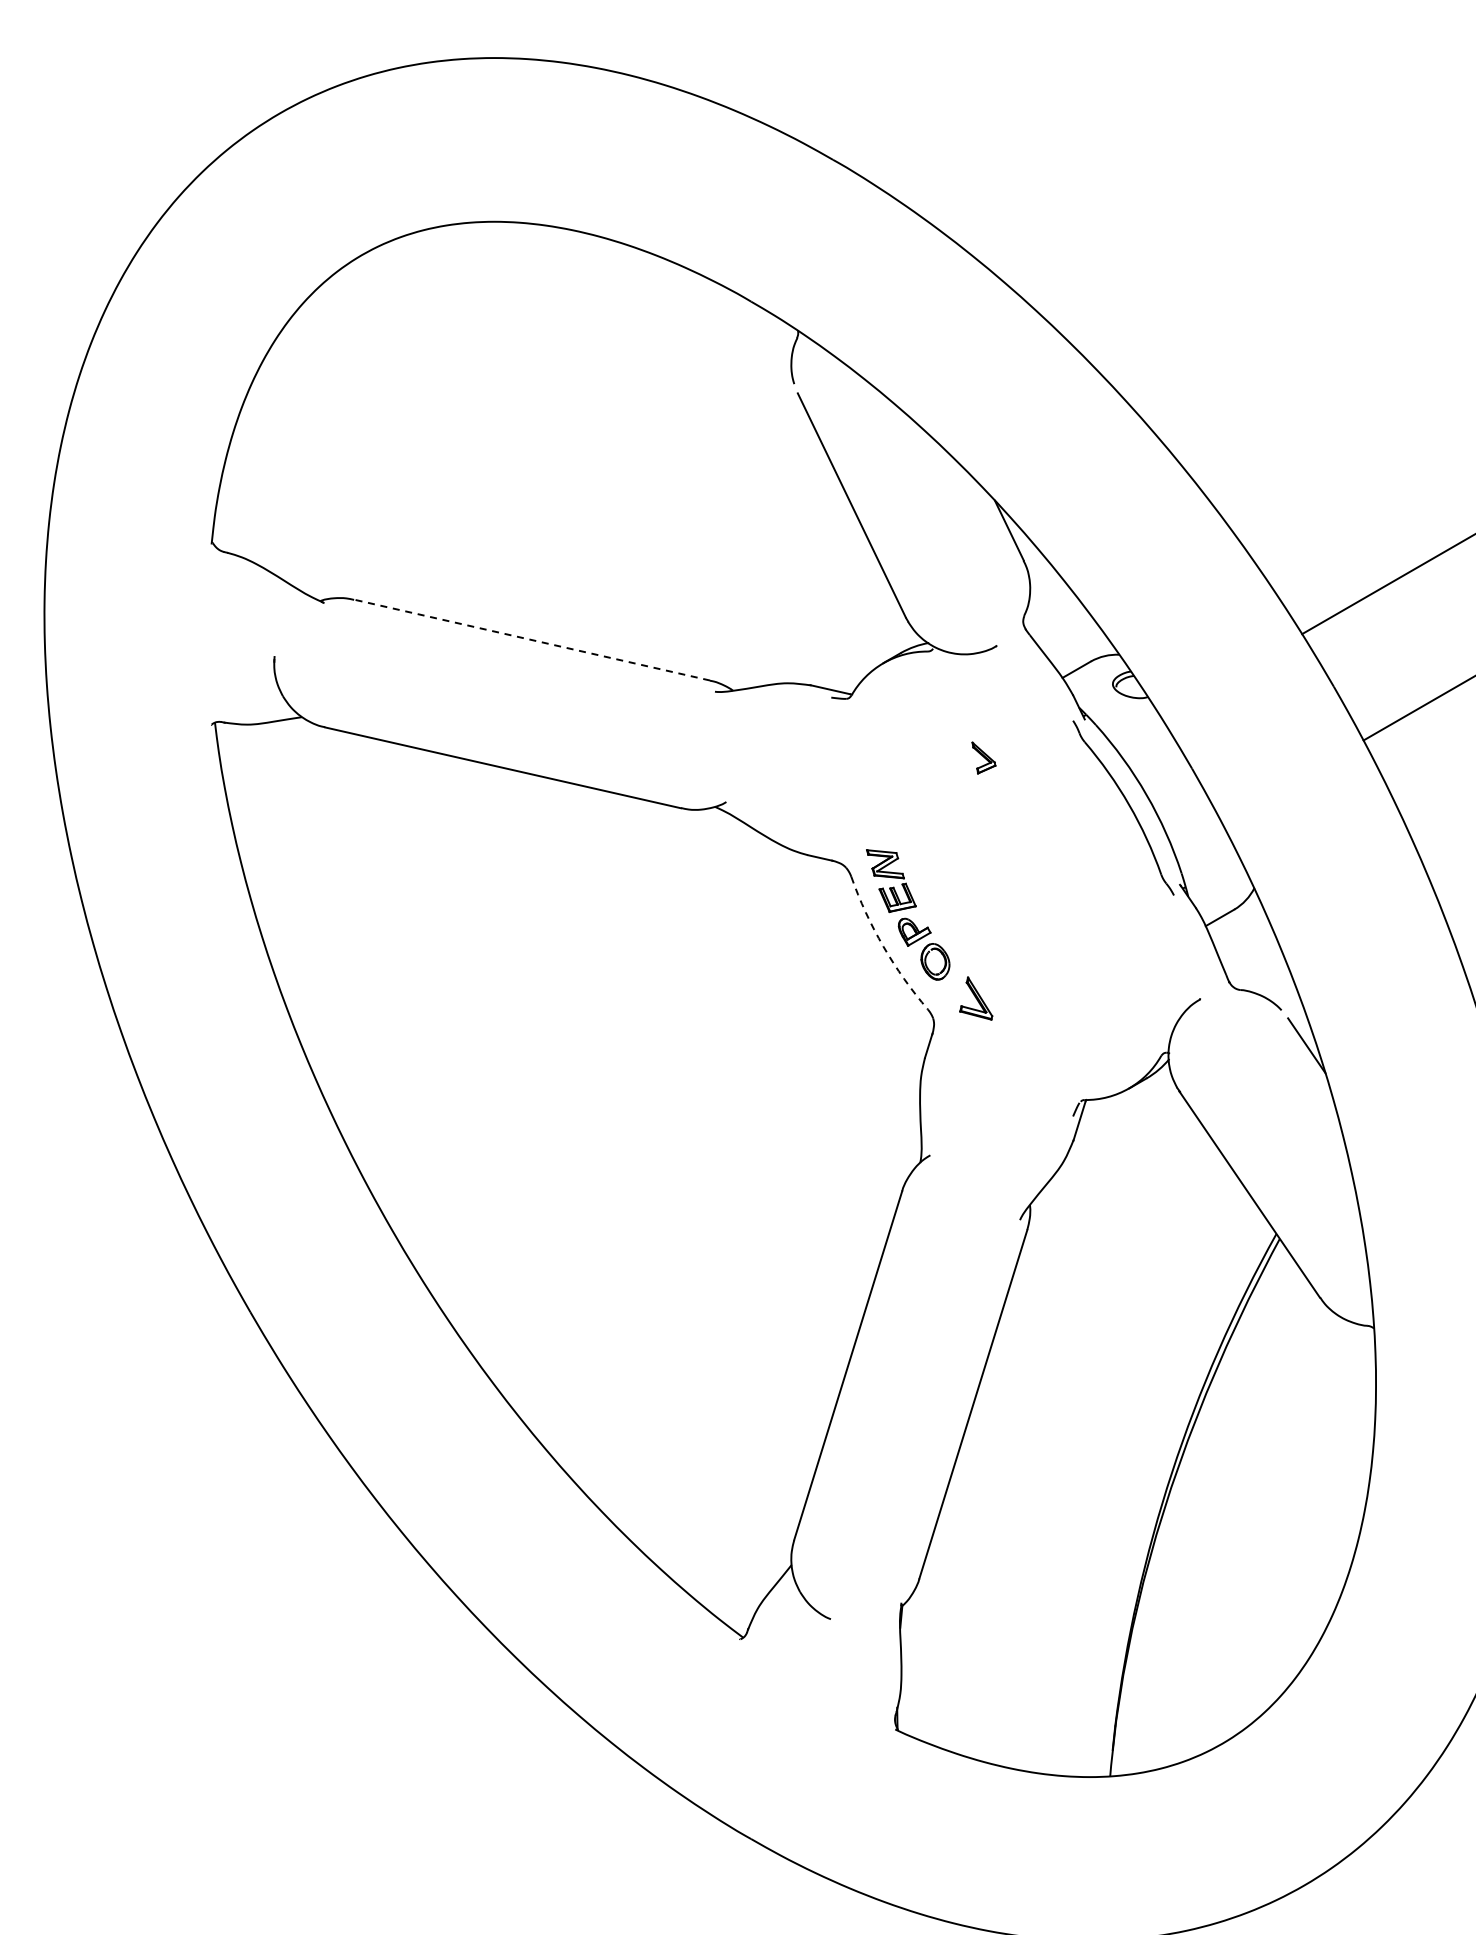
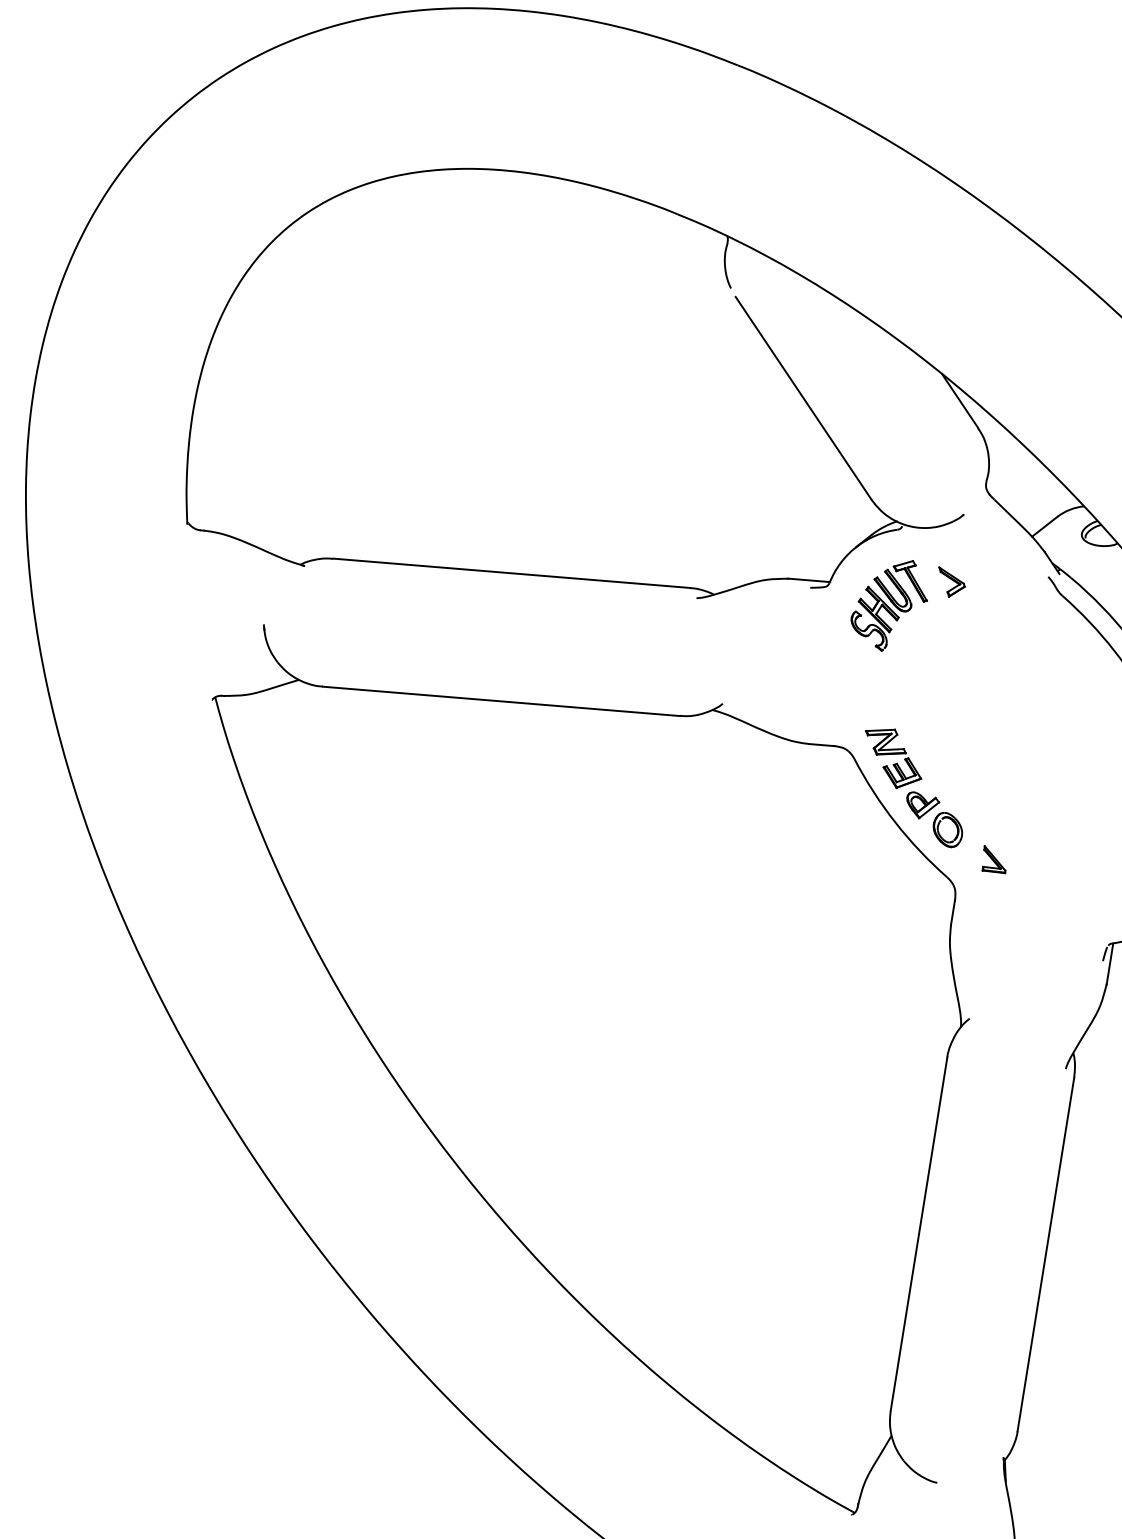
line: (531, 639) -> (511, 572), dashed -> solid
part: (907, 728) -> (888, 607), added
part: (983, 757) -> (952, 580), moved
arc: (883, 946) -> (895, 822), dashed -> solid
part: (975, 998) -> (991, 860), size x0.71

